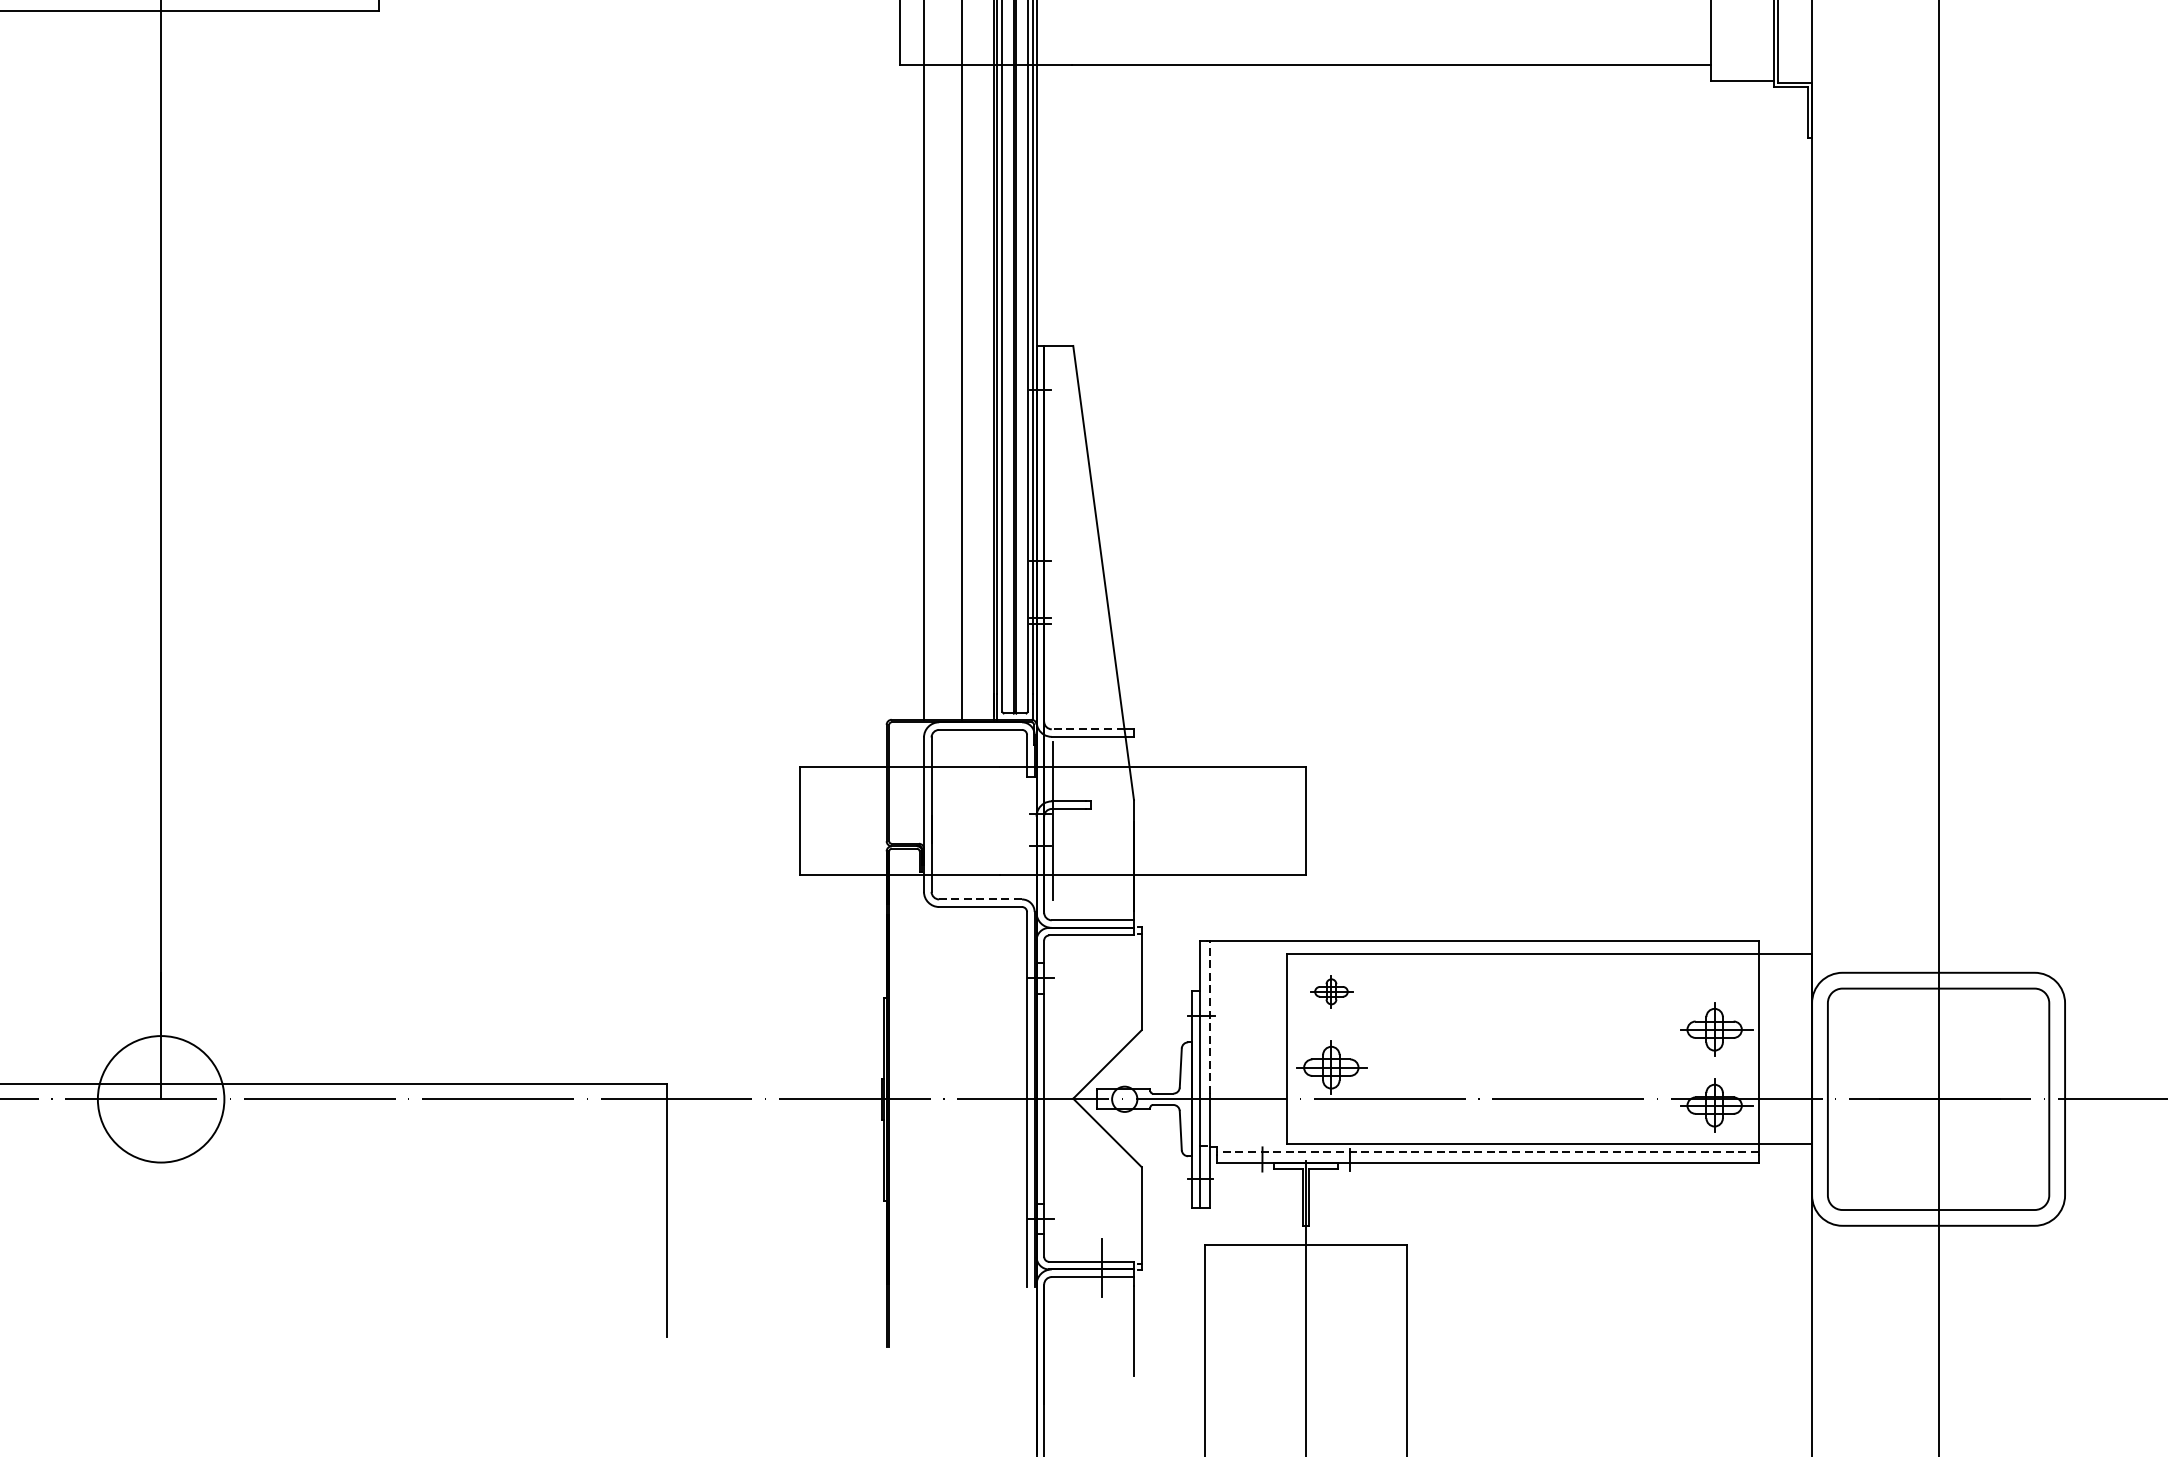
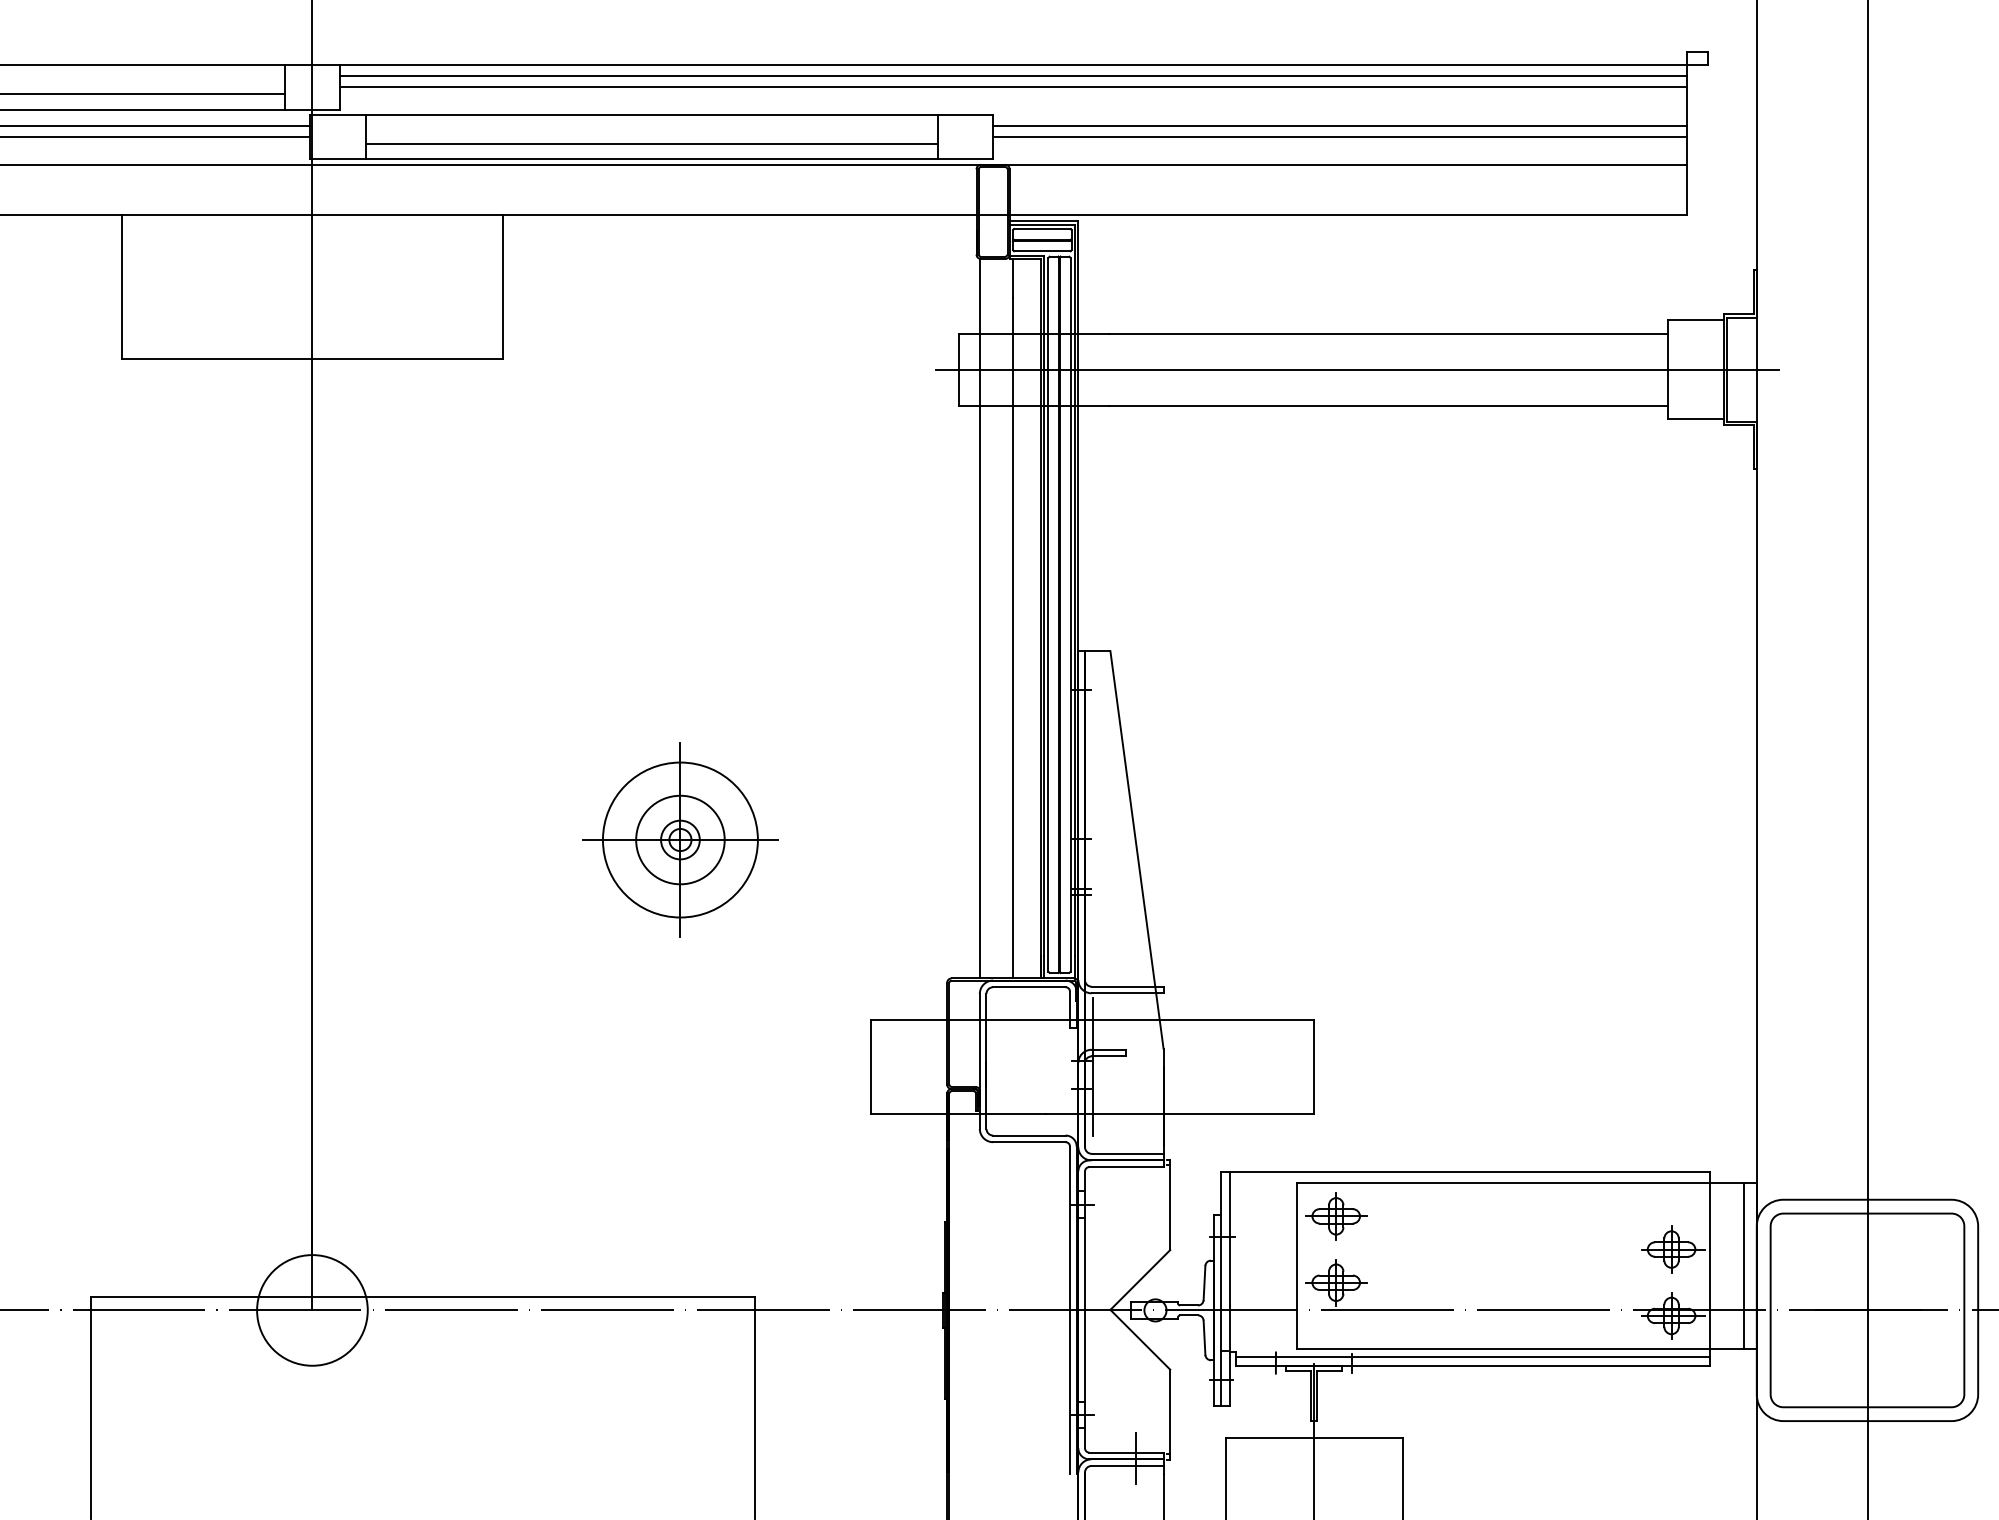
line: (1355, 23) -> (1357, 369), added
part: (581, 561) -> (680, 839), added
line: (1088, 729) -> (1123, 986), dashed -> solid
line: (979, 899) -> (1028, 1135), dashed -> solid
part: (1331, 991) -> (1336, 1216), size x1.67
line: (1209, 1017) -> (1229, 1238), dashed -> solid
line: (1796, 1049) -> (1743, 1266), added
line: (1487, 1151) -> (1472, 1356), dashed -> solid

